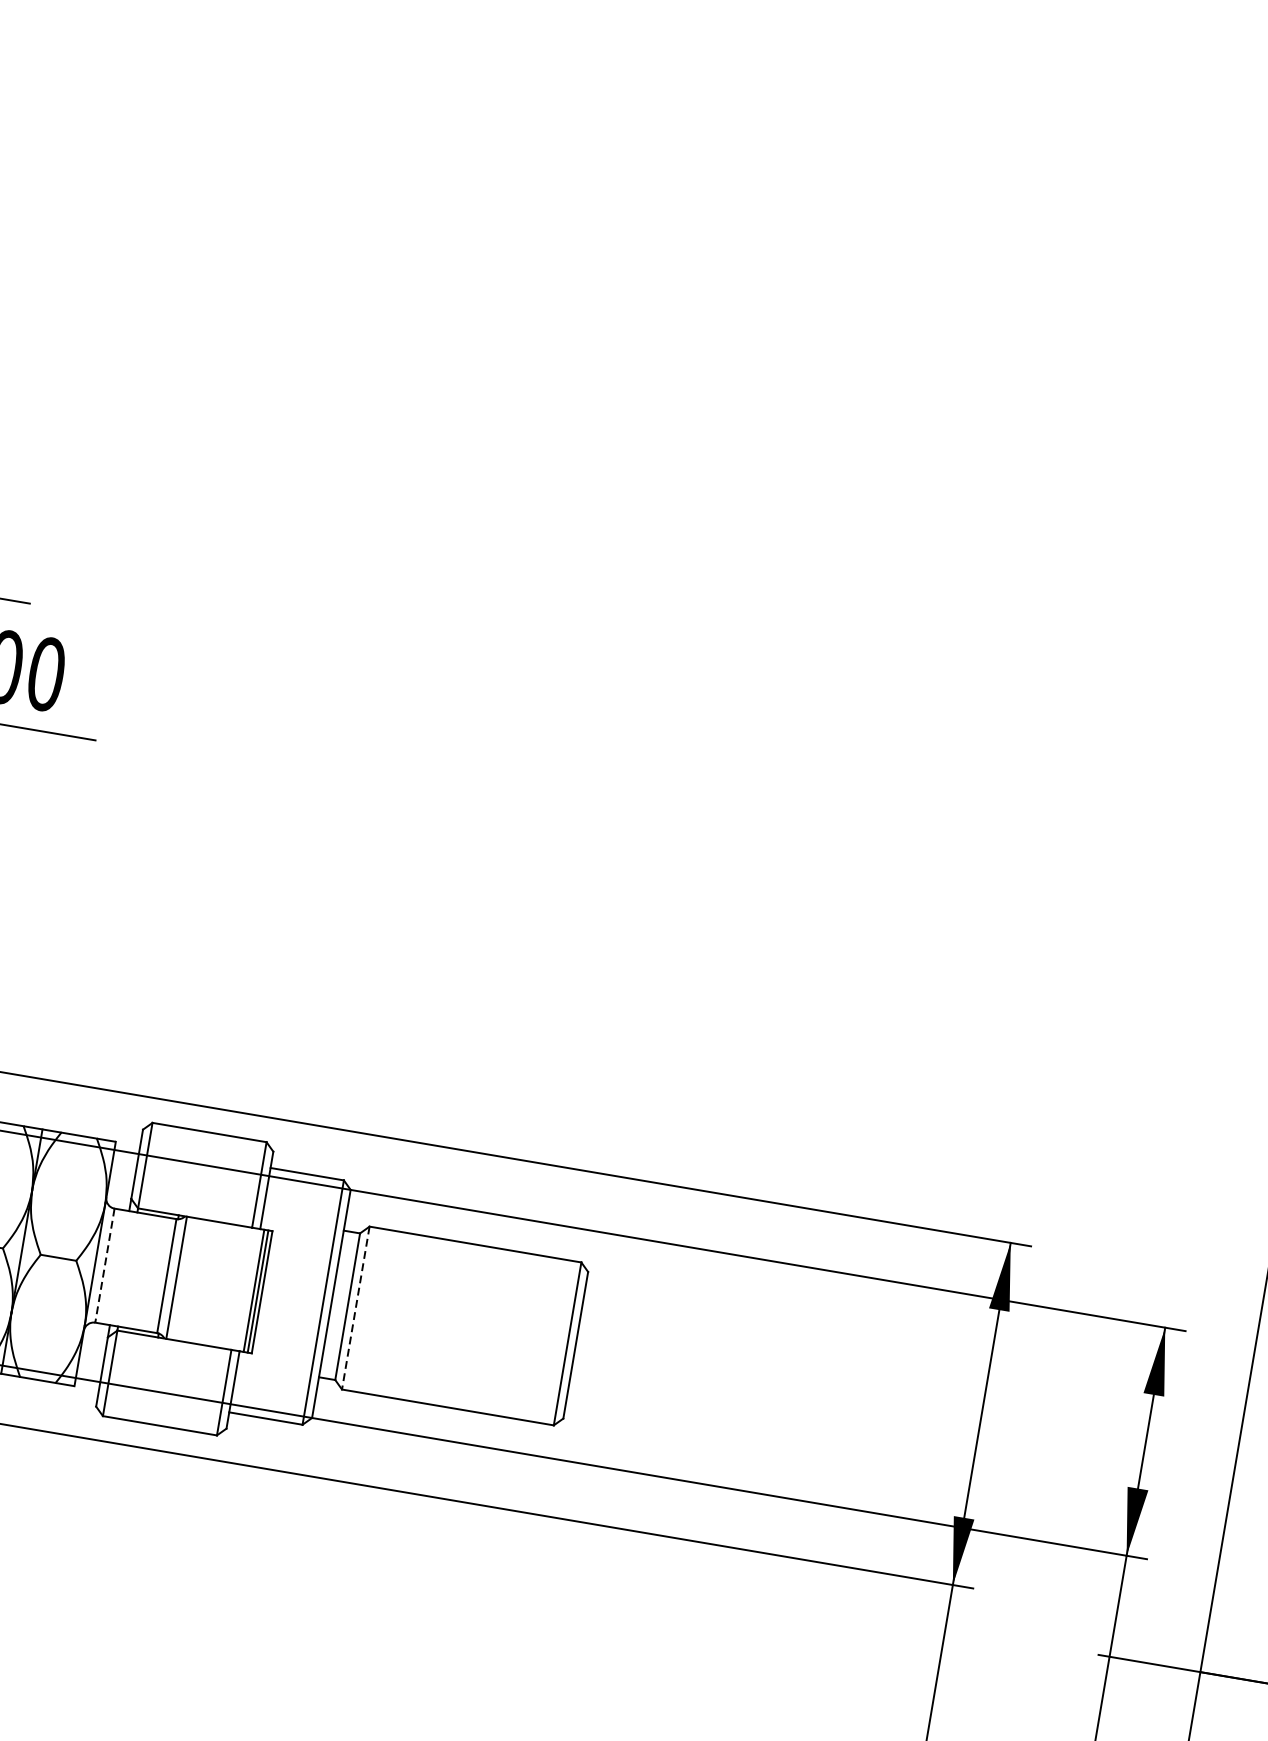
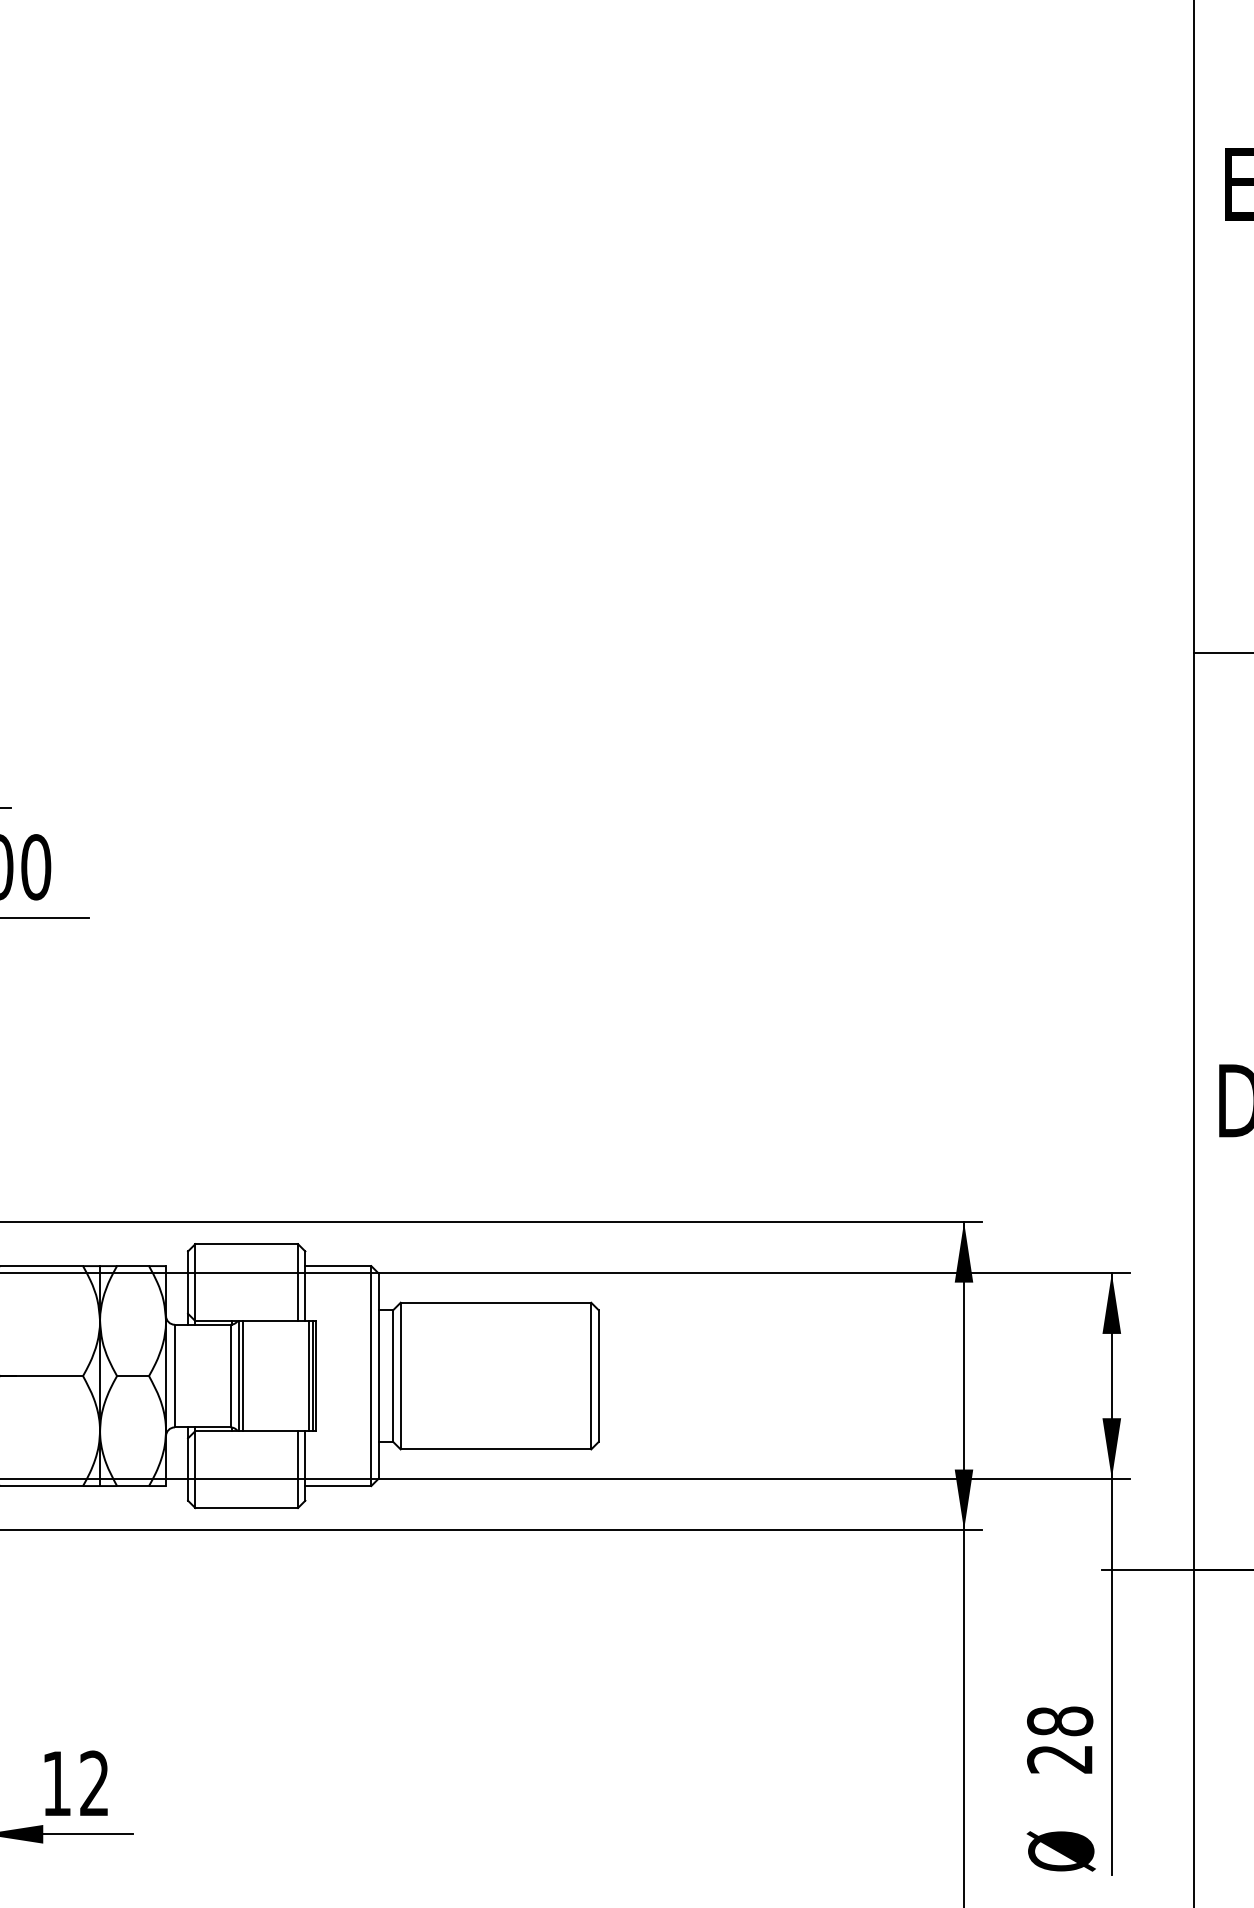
line: (104, 1266) -> (174, 1376), dashed -> solid
line: (181, 1279) -> (243, 1376), added
line: (355, 1308) -> (400, 1376), dashed -> solid

